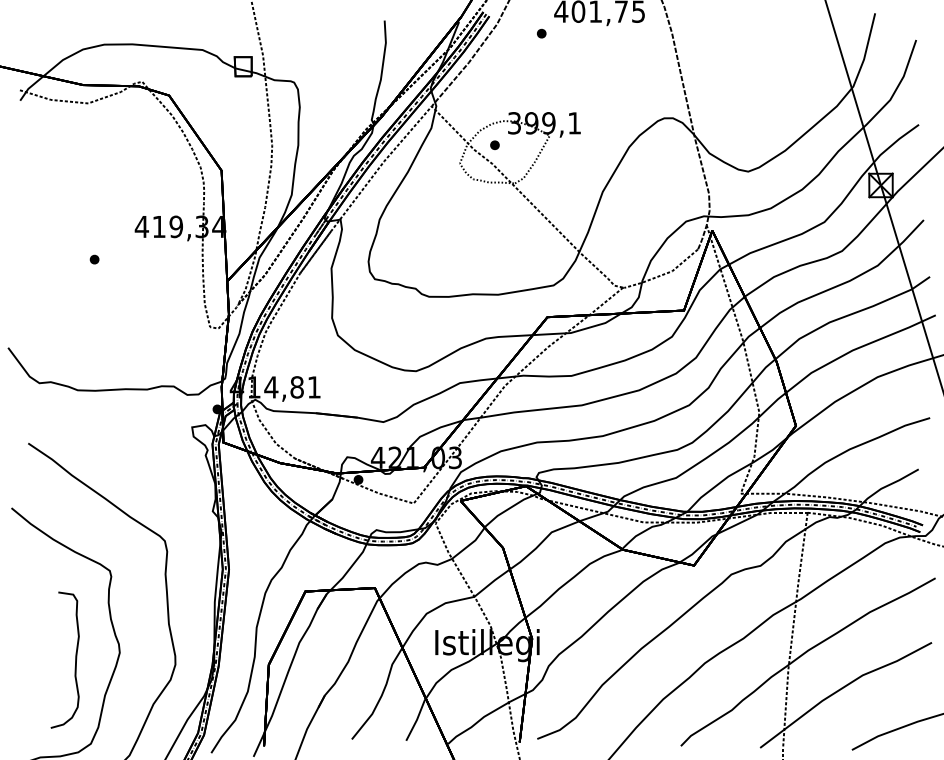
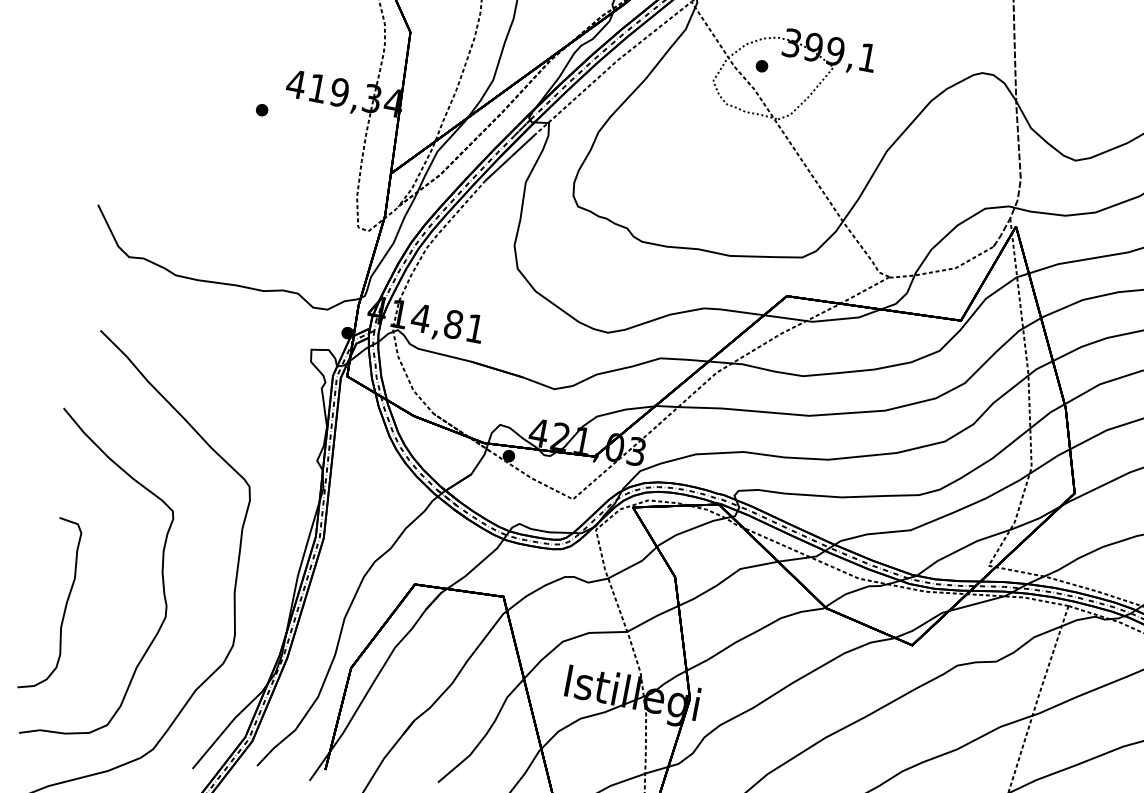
part: (94, 259) -> (261, 109), moved
curve: (75, 659) -> (65, 606), moved

